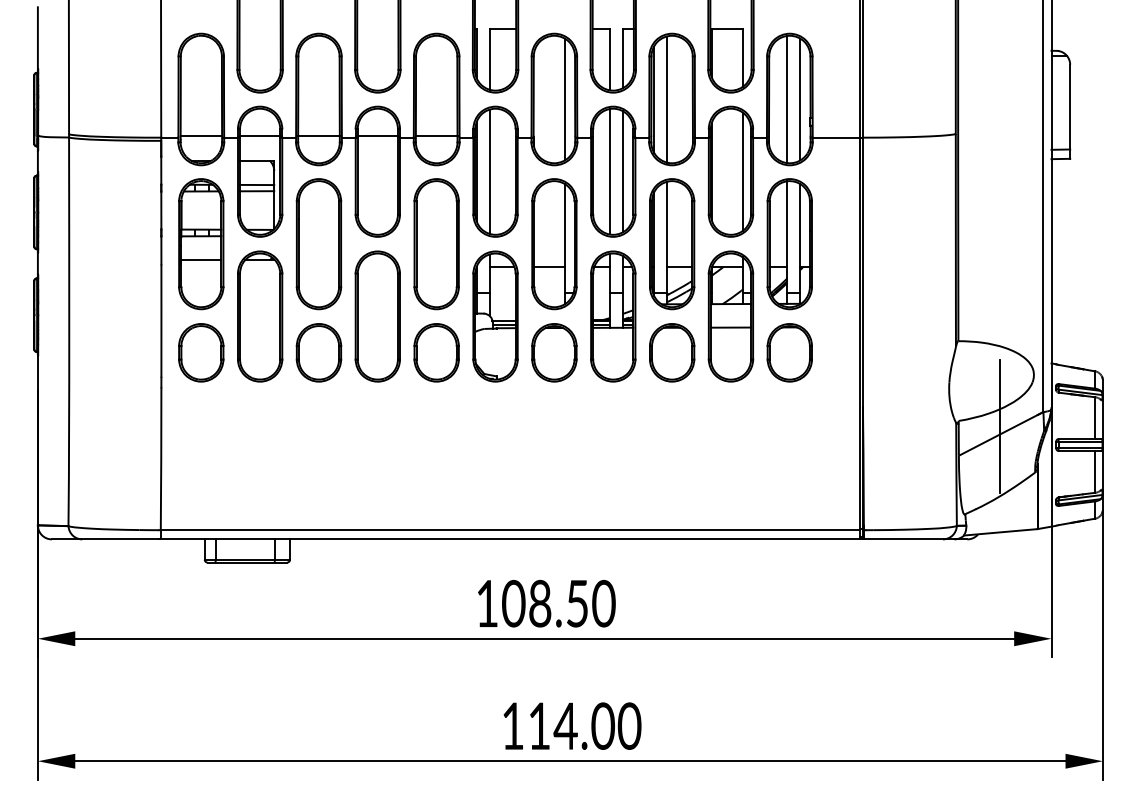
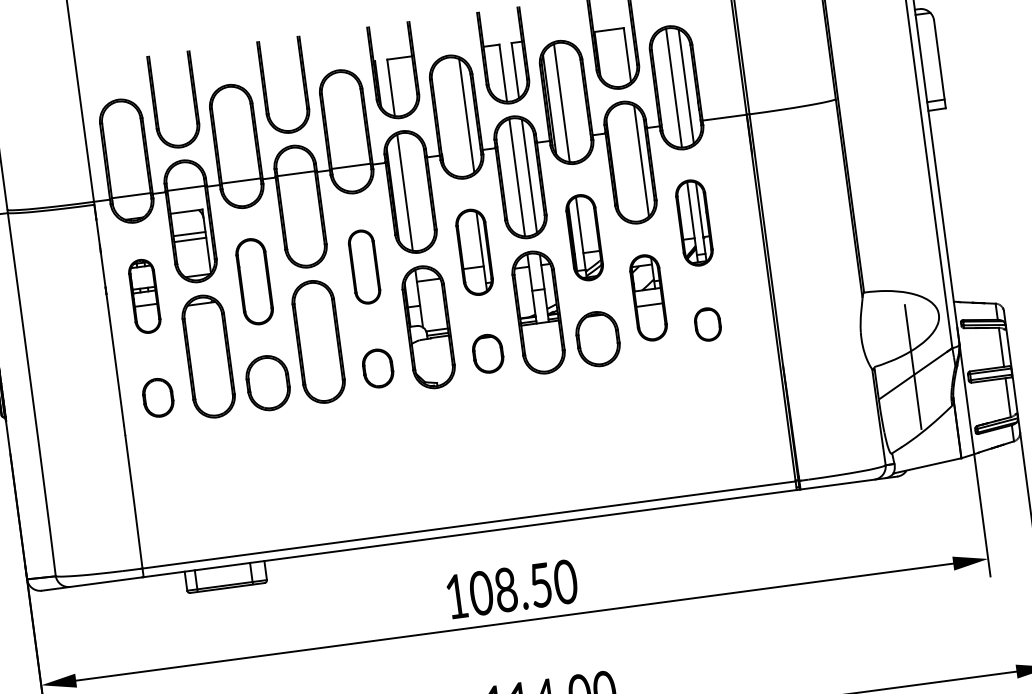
part: (201, 244) -> (144, 296), size x0.6
part: (318, 244) -> (254, 282), size x0.7
part: (436, 244) -> (364, 267), size x0.6
part: (554, 244) -> (474, 252), size x0.7
part: (672, 244) -> (584, 237), size x0.7
part: (789, 244) -> (694, 223), size x0.7
part: (730, 316) -> (648, 297), size x0.7
part: (201, 352) -> (158, 397), size x0.7
part: (436, 352) -> (377, 368), size x0.7
part: (554, 352) -> (488, 353), size x0.7
part: (789, 352) -> (707, 324), size x0.6

